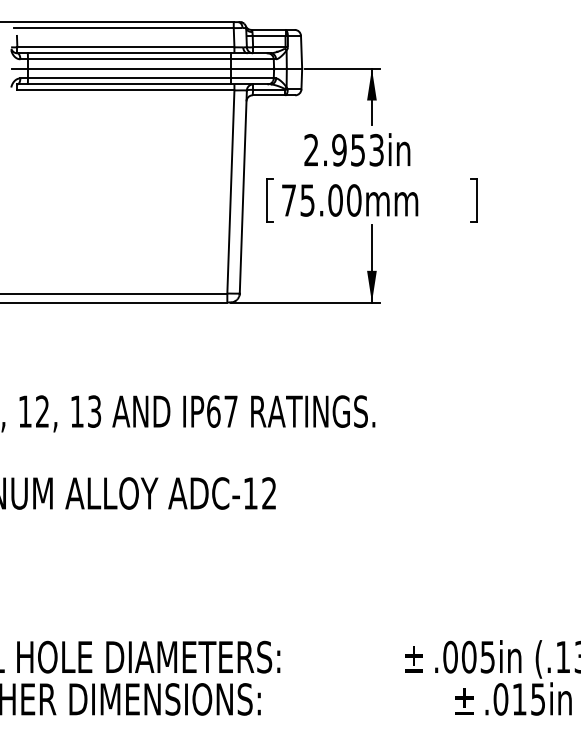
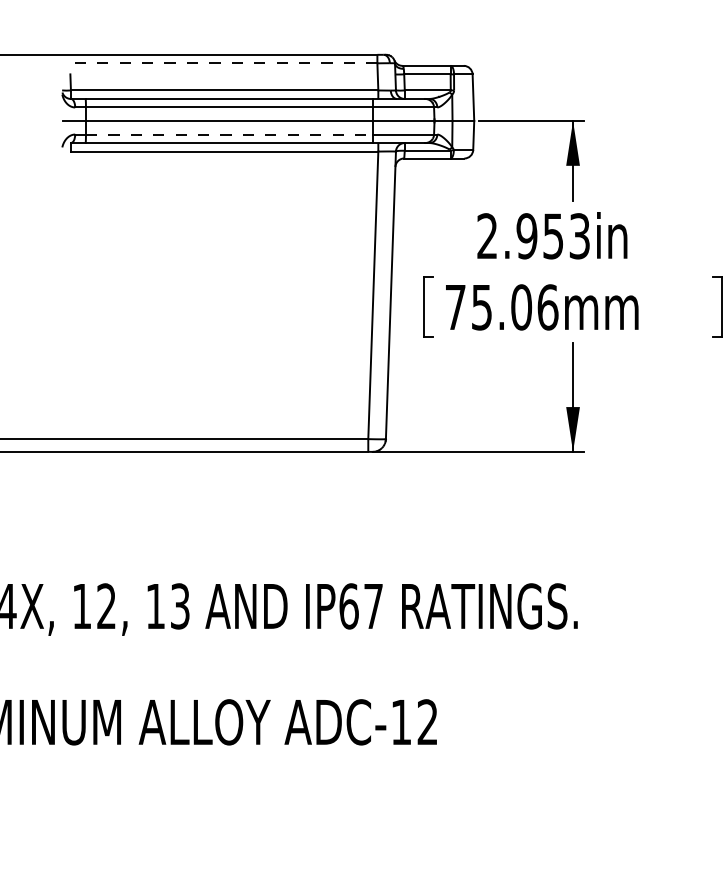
line: (123, 28) -> (221, 63), solid -> dashed
line: (129, 78) -> (229, 134), solid -> dashed
text: (354, 200) -> (548, 307), 75.00mm -> 75.06mm

